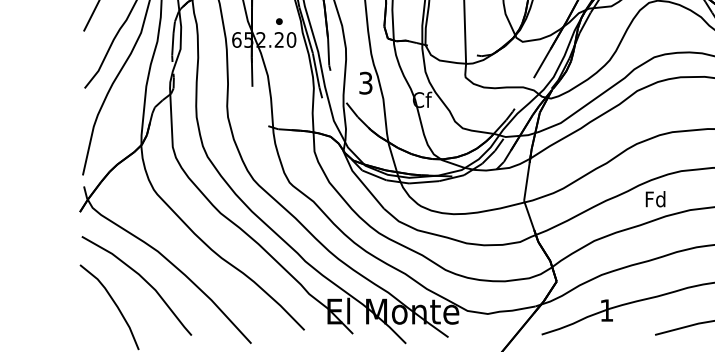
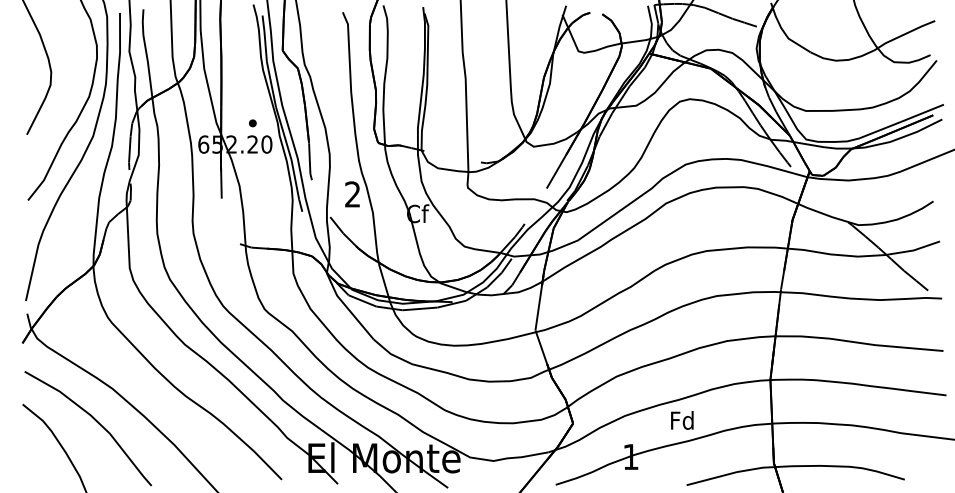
text: (365, 83) -> (352, 194), 3 -> 2
text: (655, 199) -> (682, 420), moved

